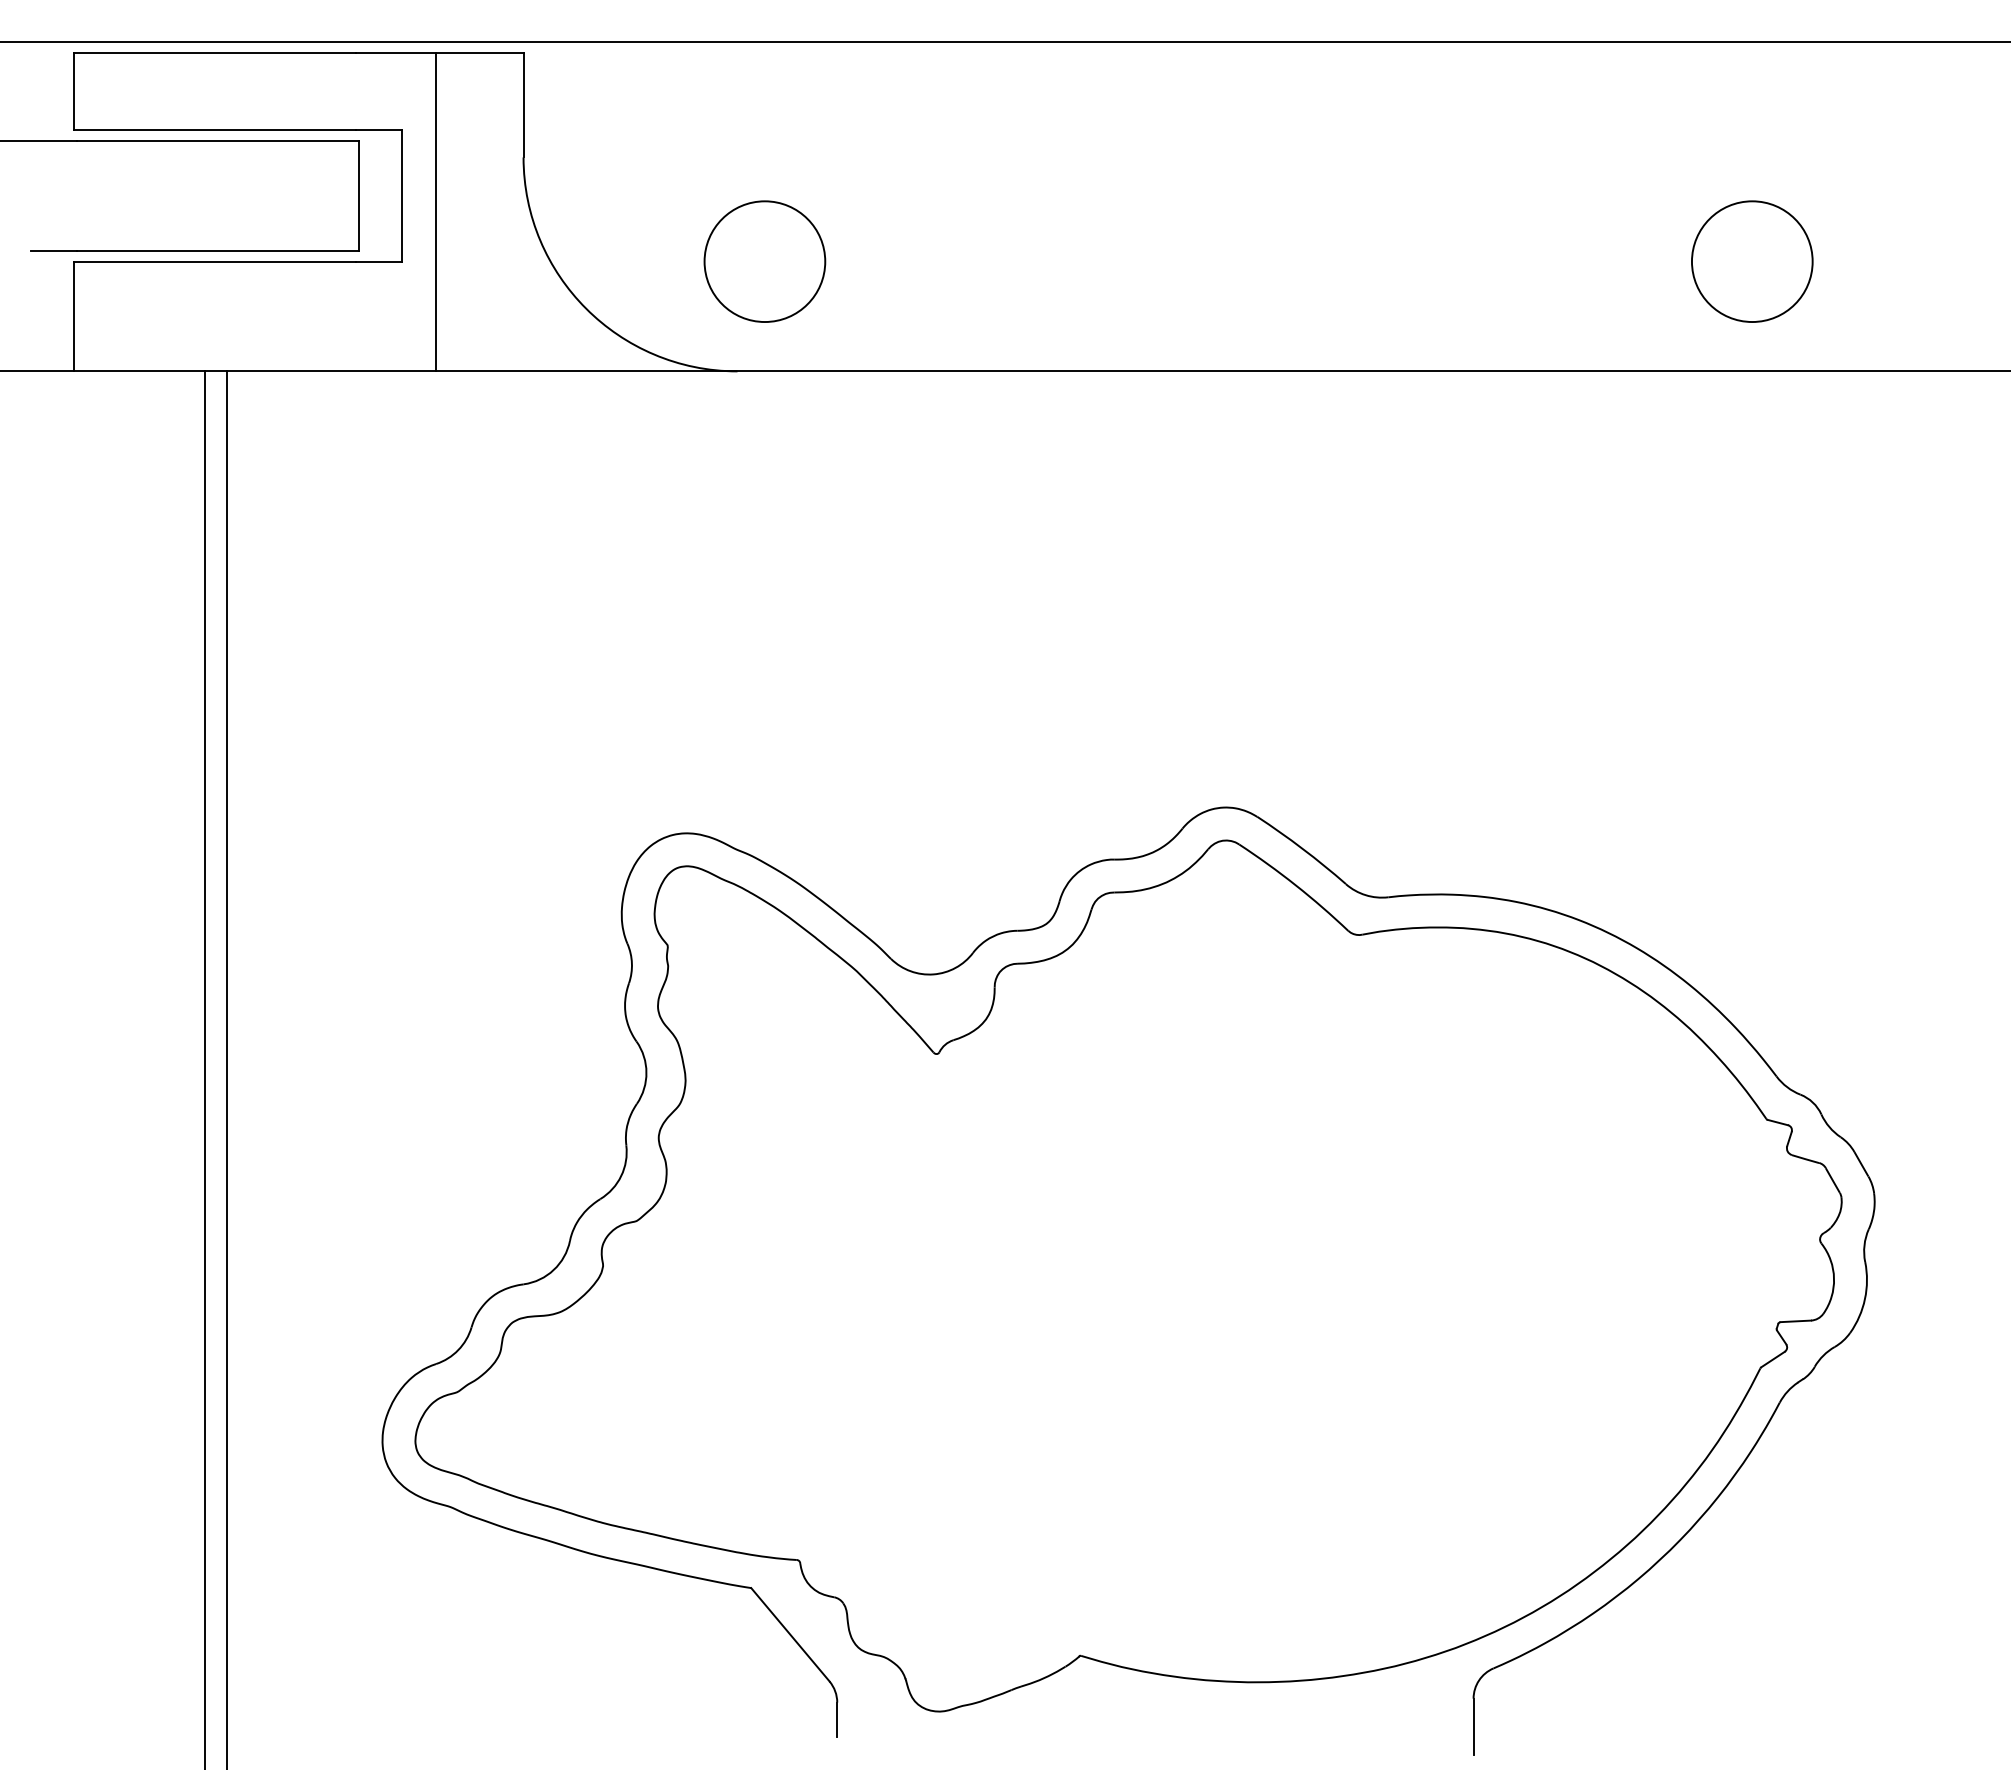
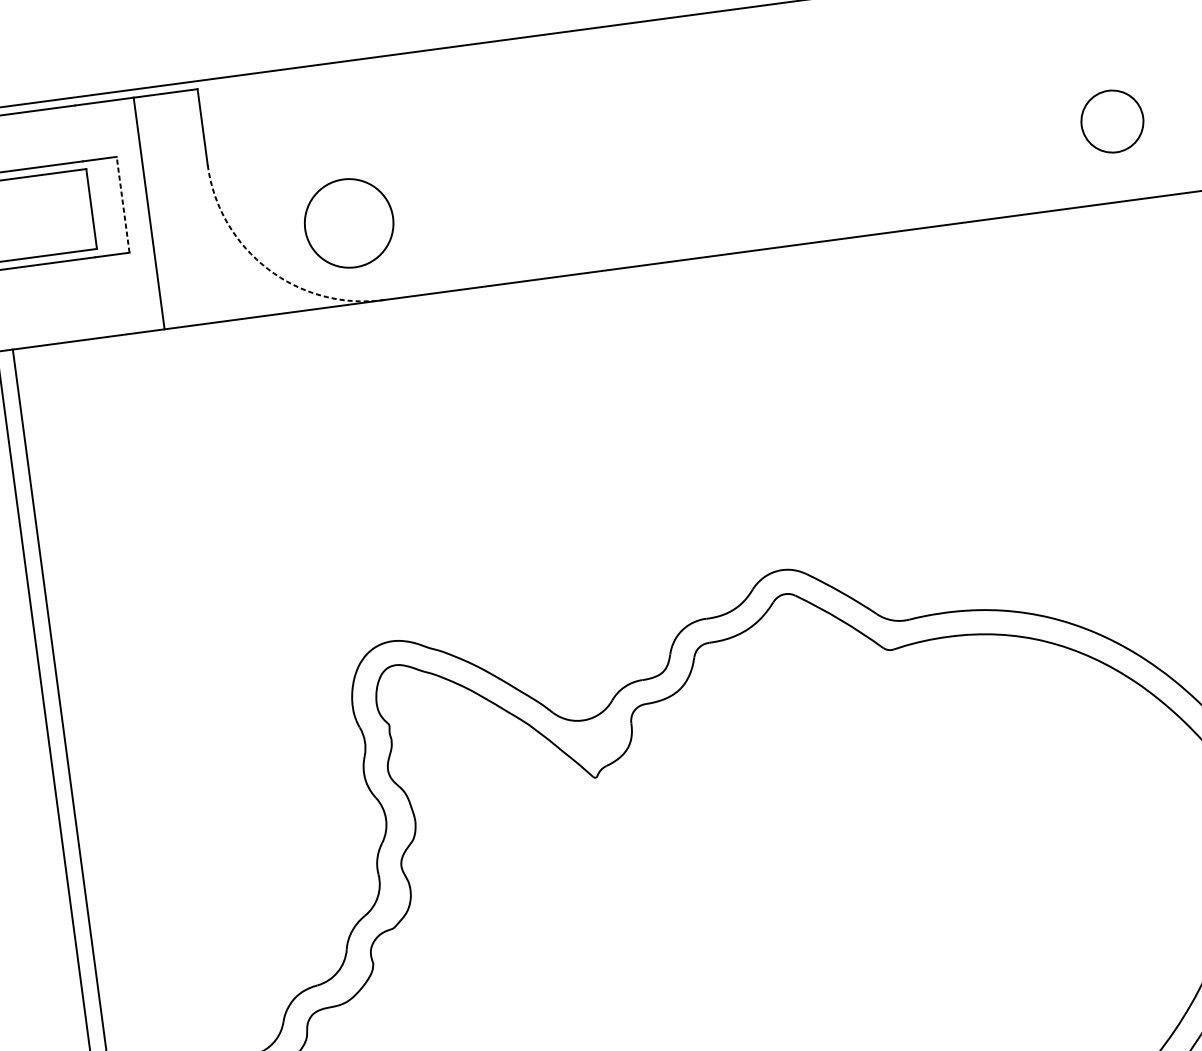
line: (402, 195) -> (123, 204), solid -> dashed
circle: (764, 261) -> (348, 223), moved
circle: (1751, 261) -> (1111, 121), size x0.7
arc: (586, 308) -> (268, 268), solid -> dashed

